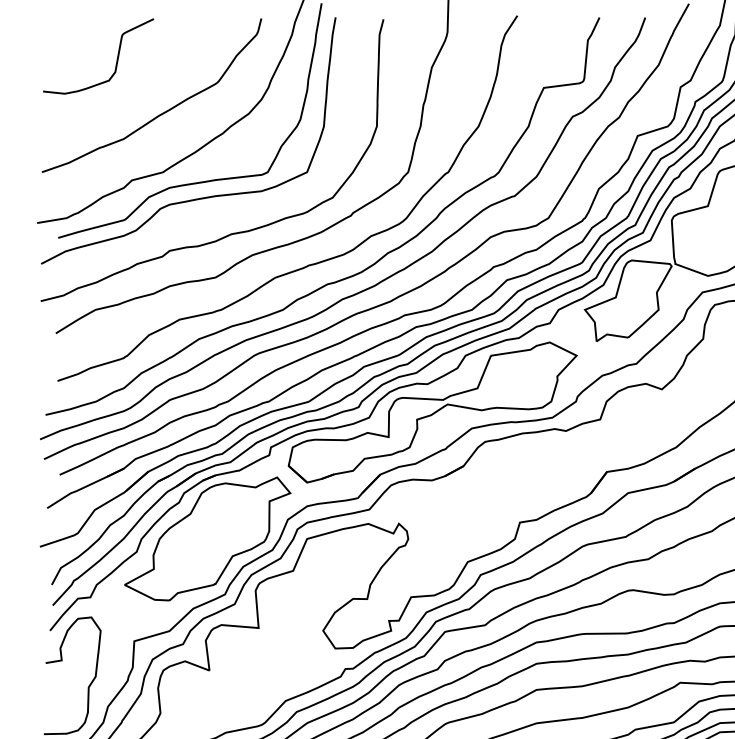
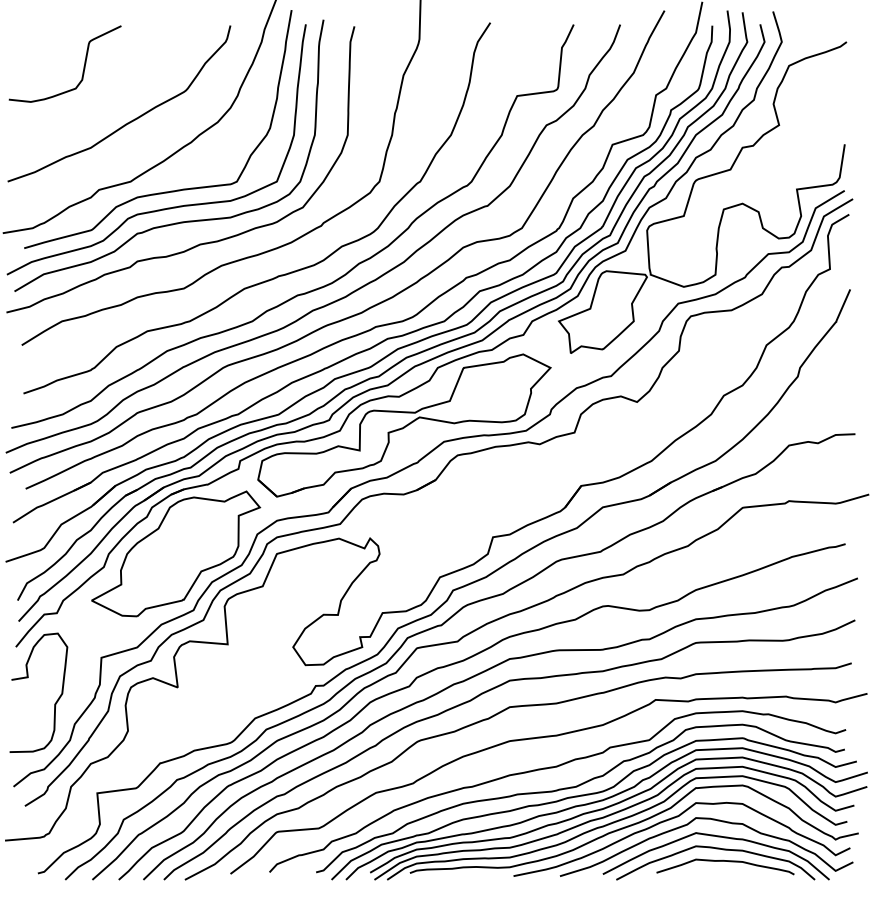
curve: (212, 211) -> (180, 221), added

